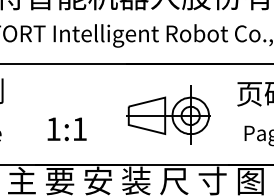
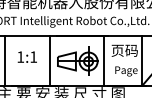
line: (22, 113) -> (5, 60), added
line: (111, 113) -> (49, 60), added
line: (222, 113) -> (104, 60), added
text: (65, 127) -> (26, 56), moved

